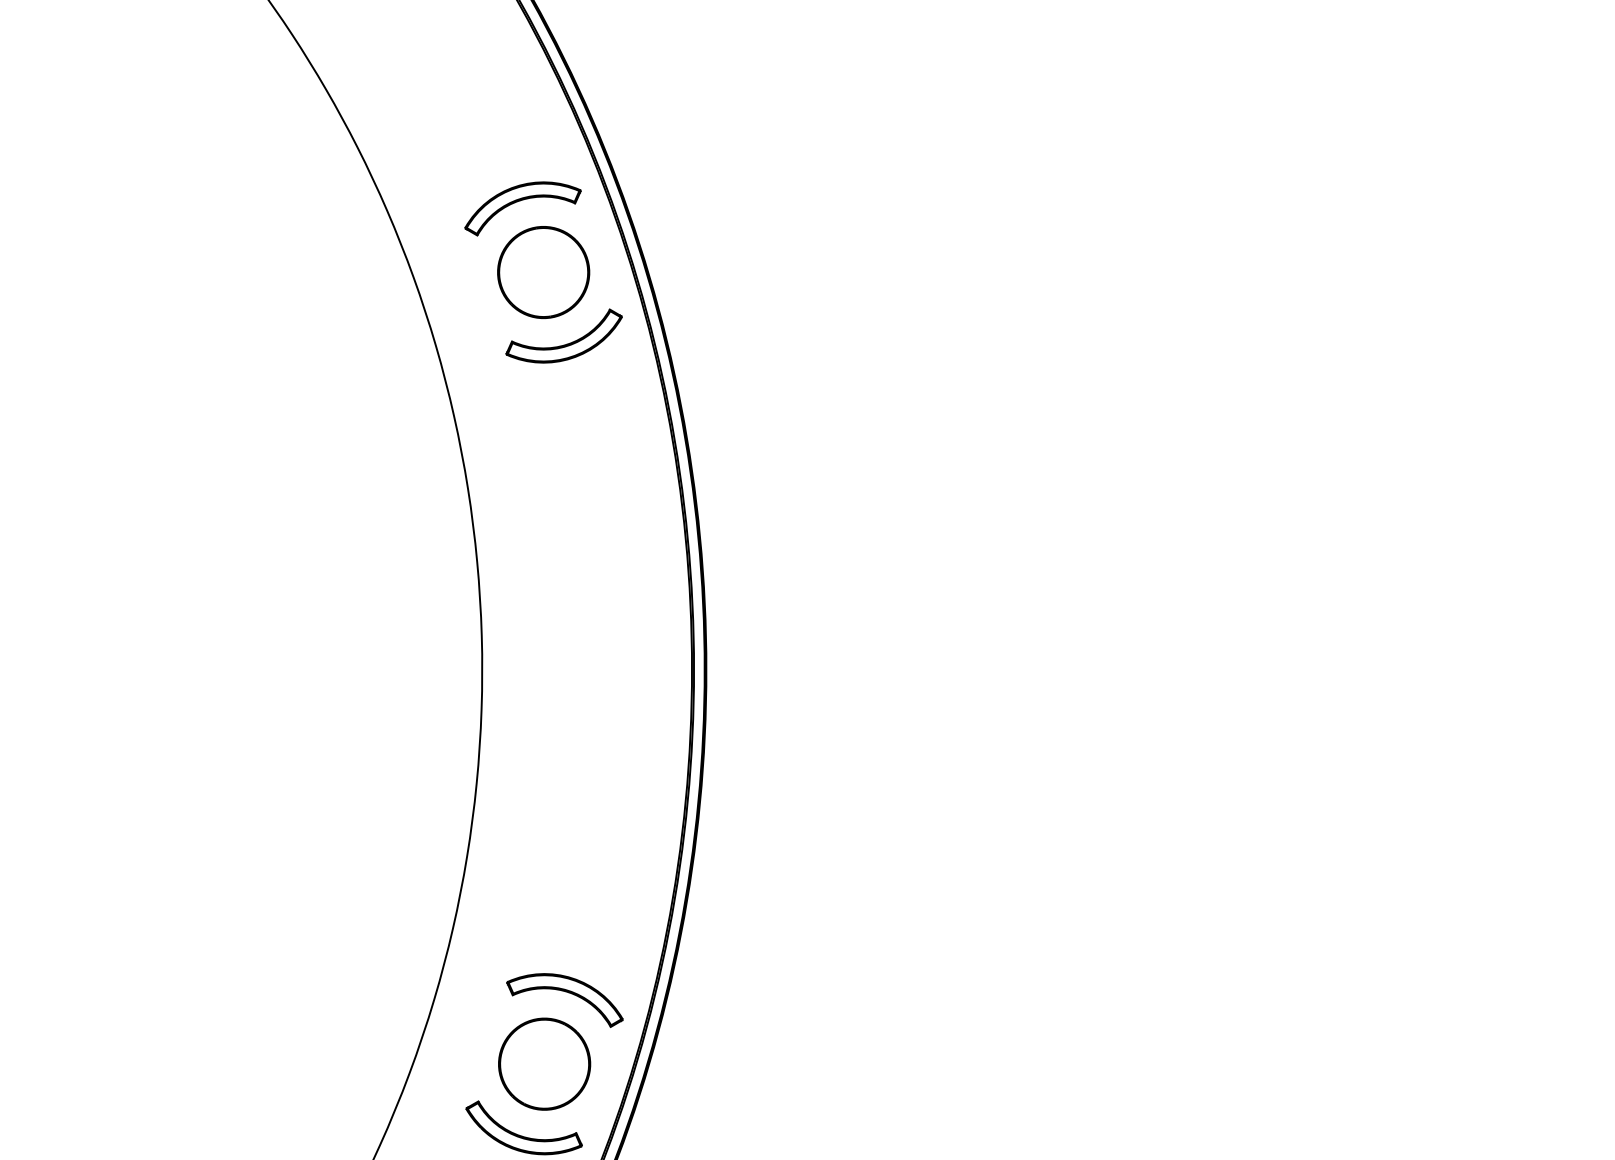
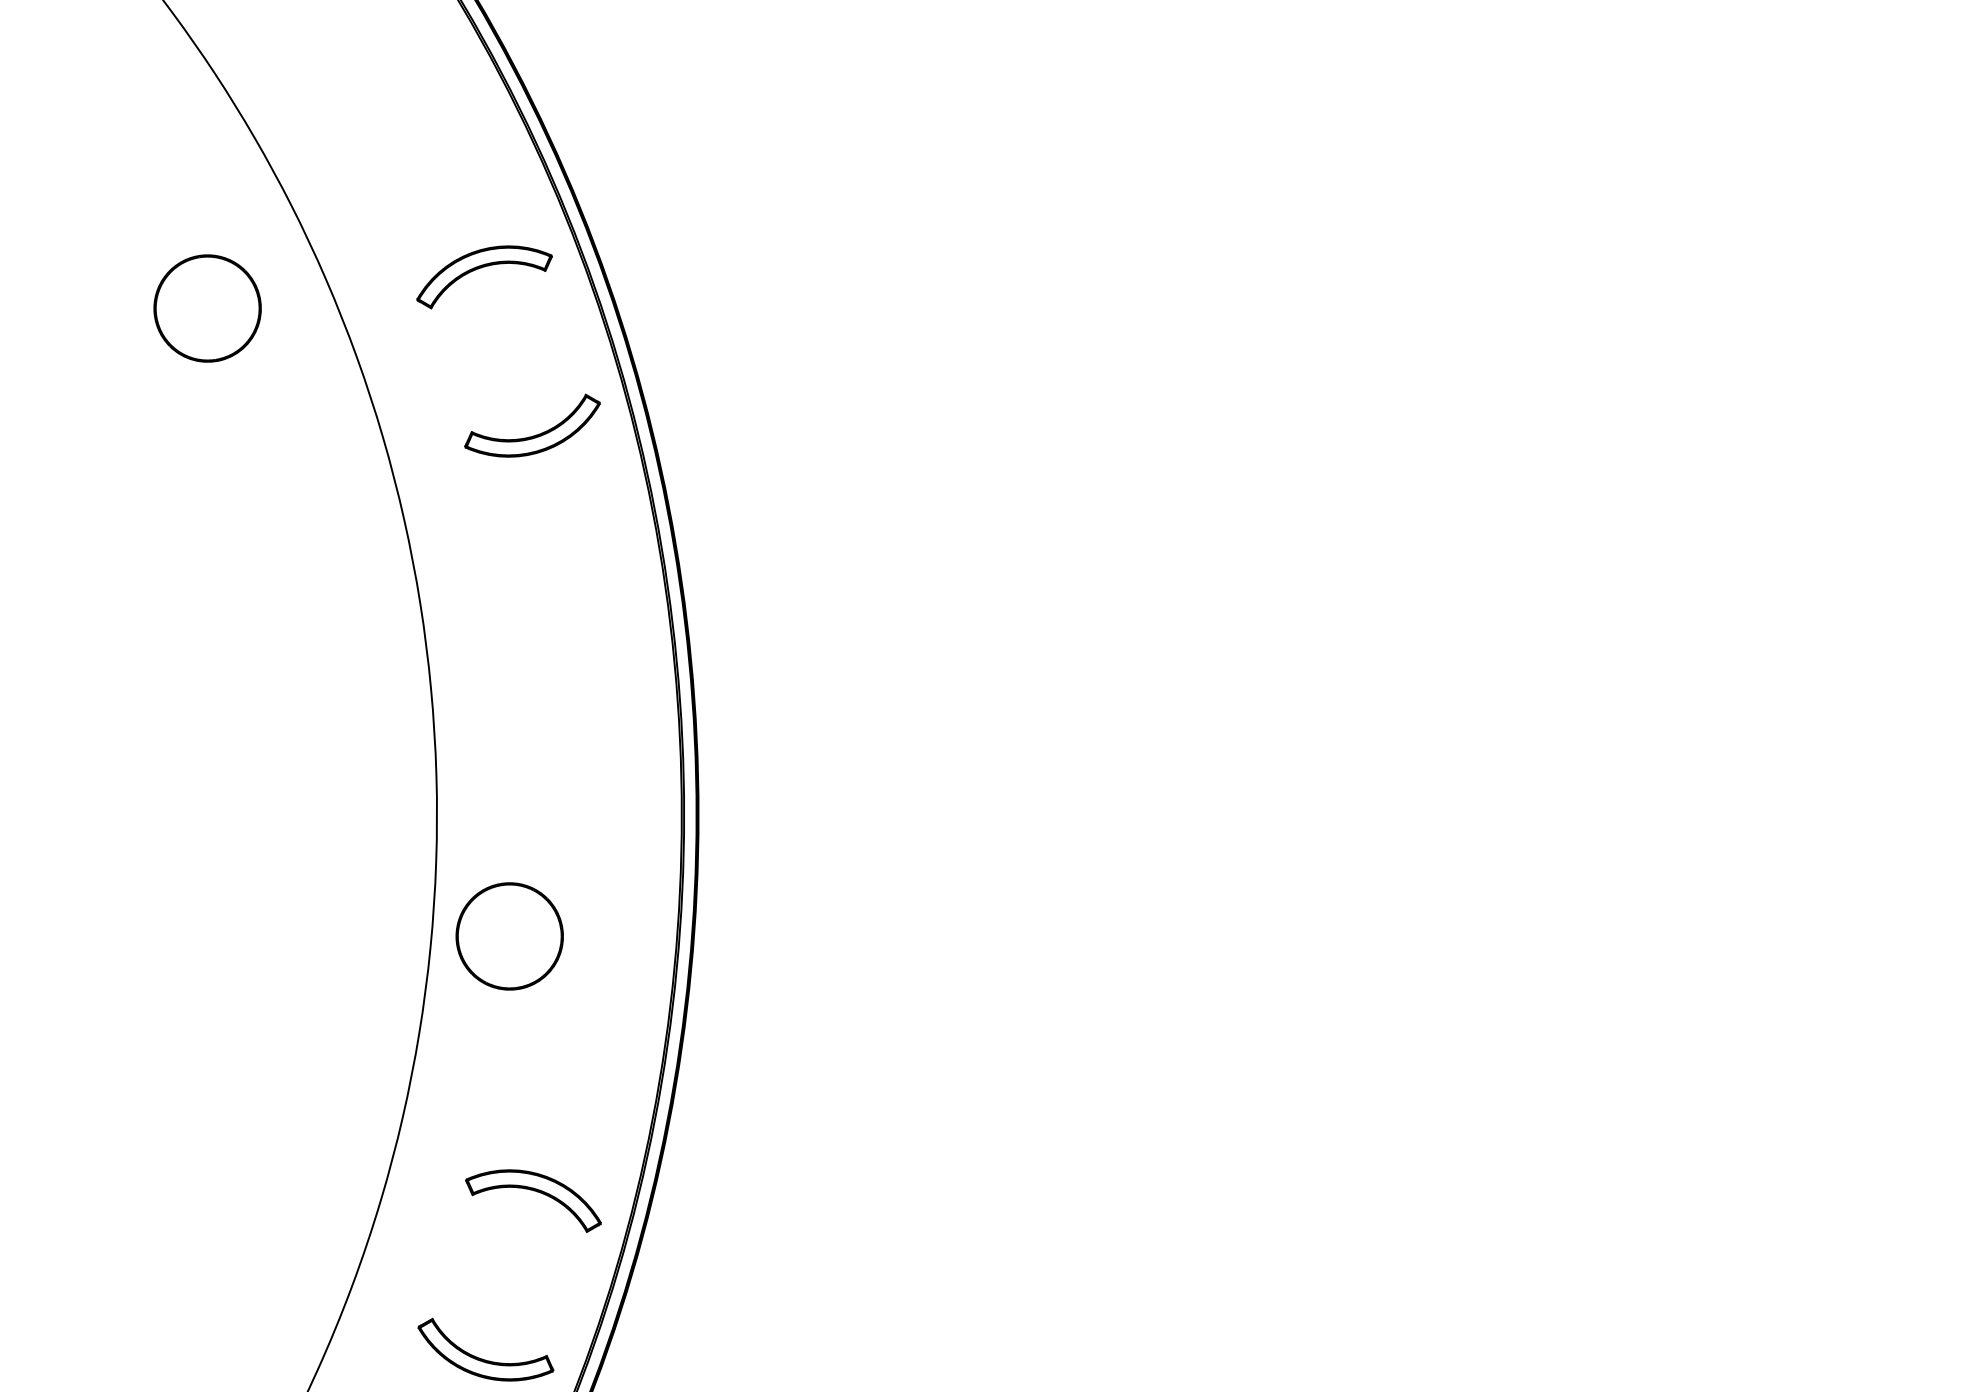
part: (543, 272) -> (207, 308), moved
part: (544, 1064) -> (509, 936), moved

